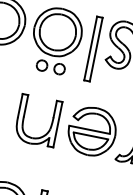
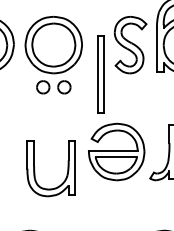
part: (93, 49) -> (100, 74), moved
part: (24, 120) -> (35, 170), moved

